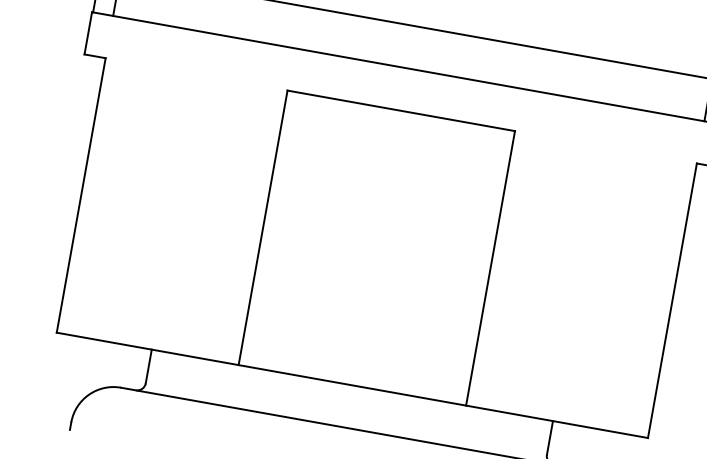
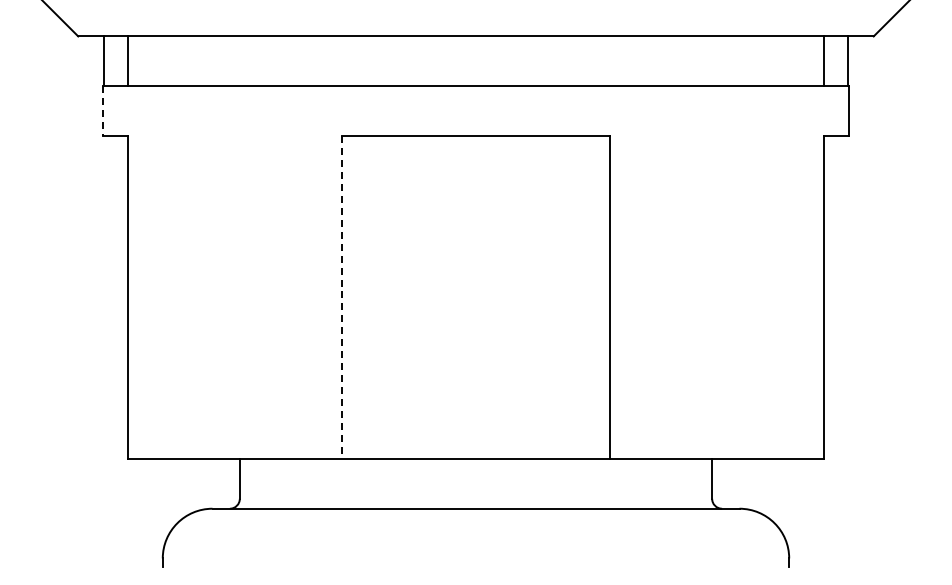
line: (88, 33) -> (103, 111), solid -> dashed
line: (263, 227) -> (342, 297), solid -> dashed

